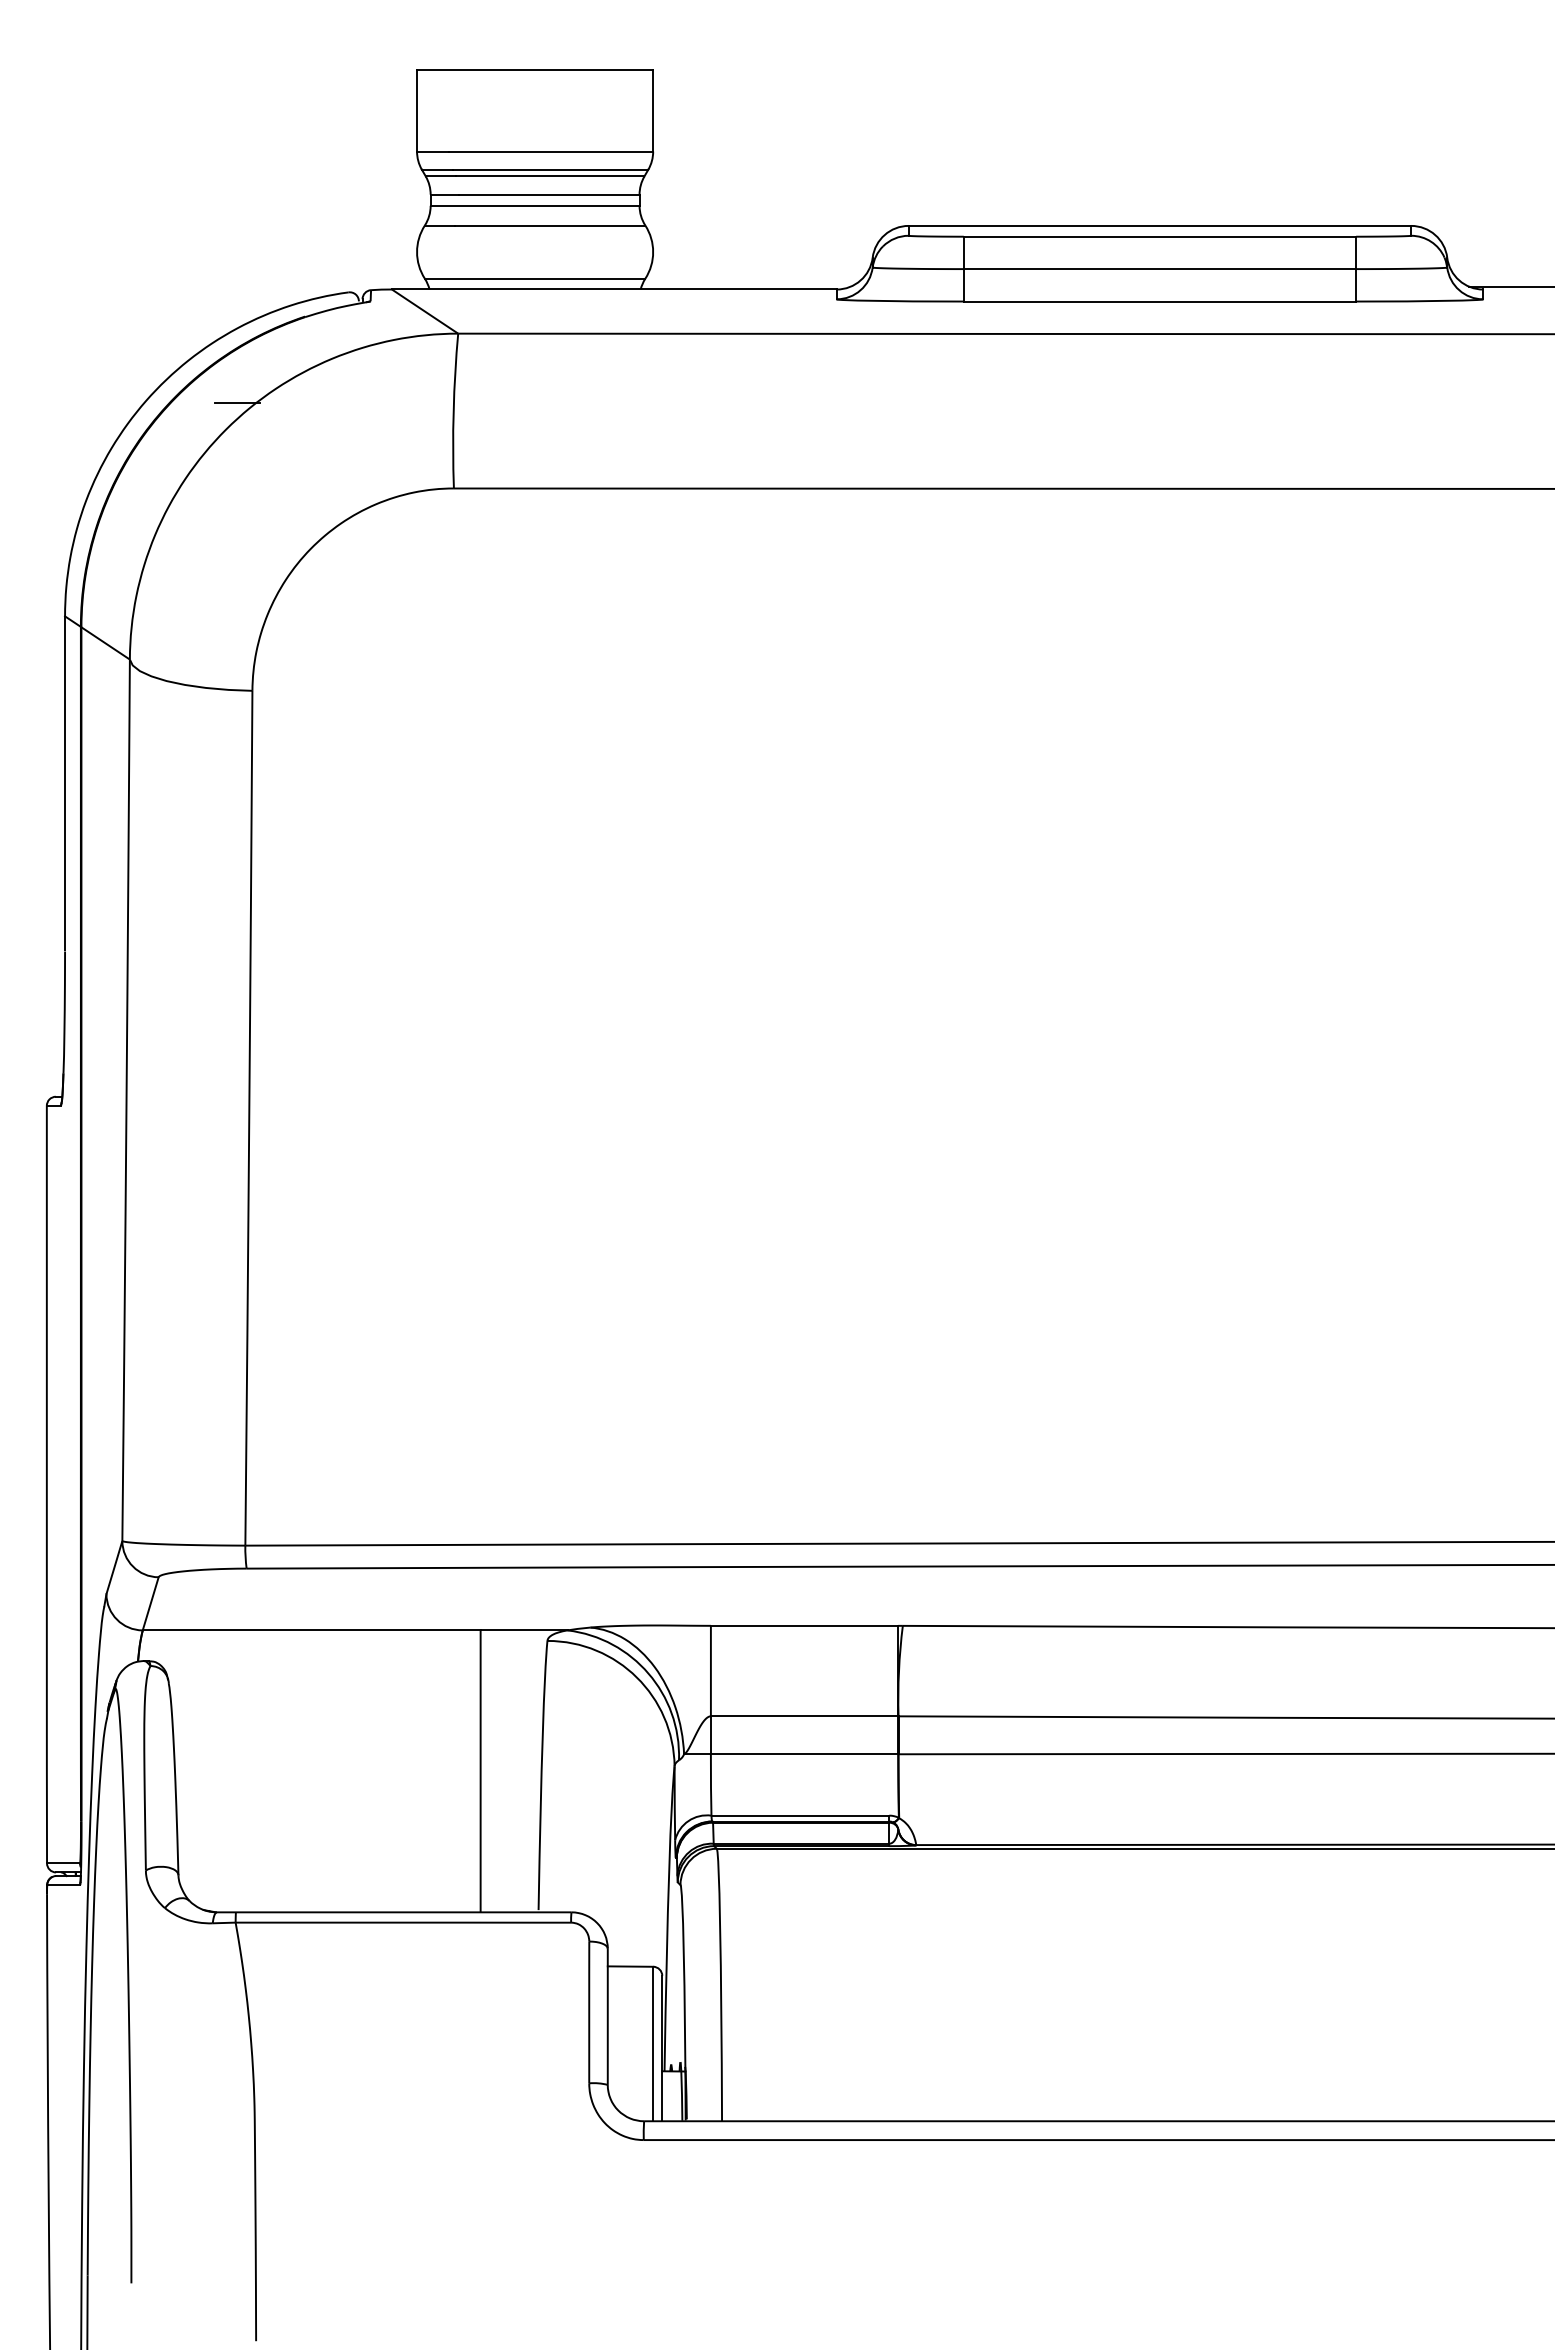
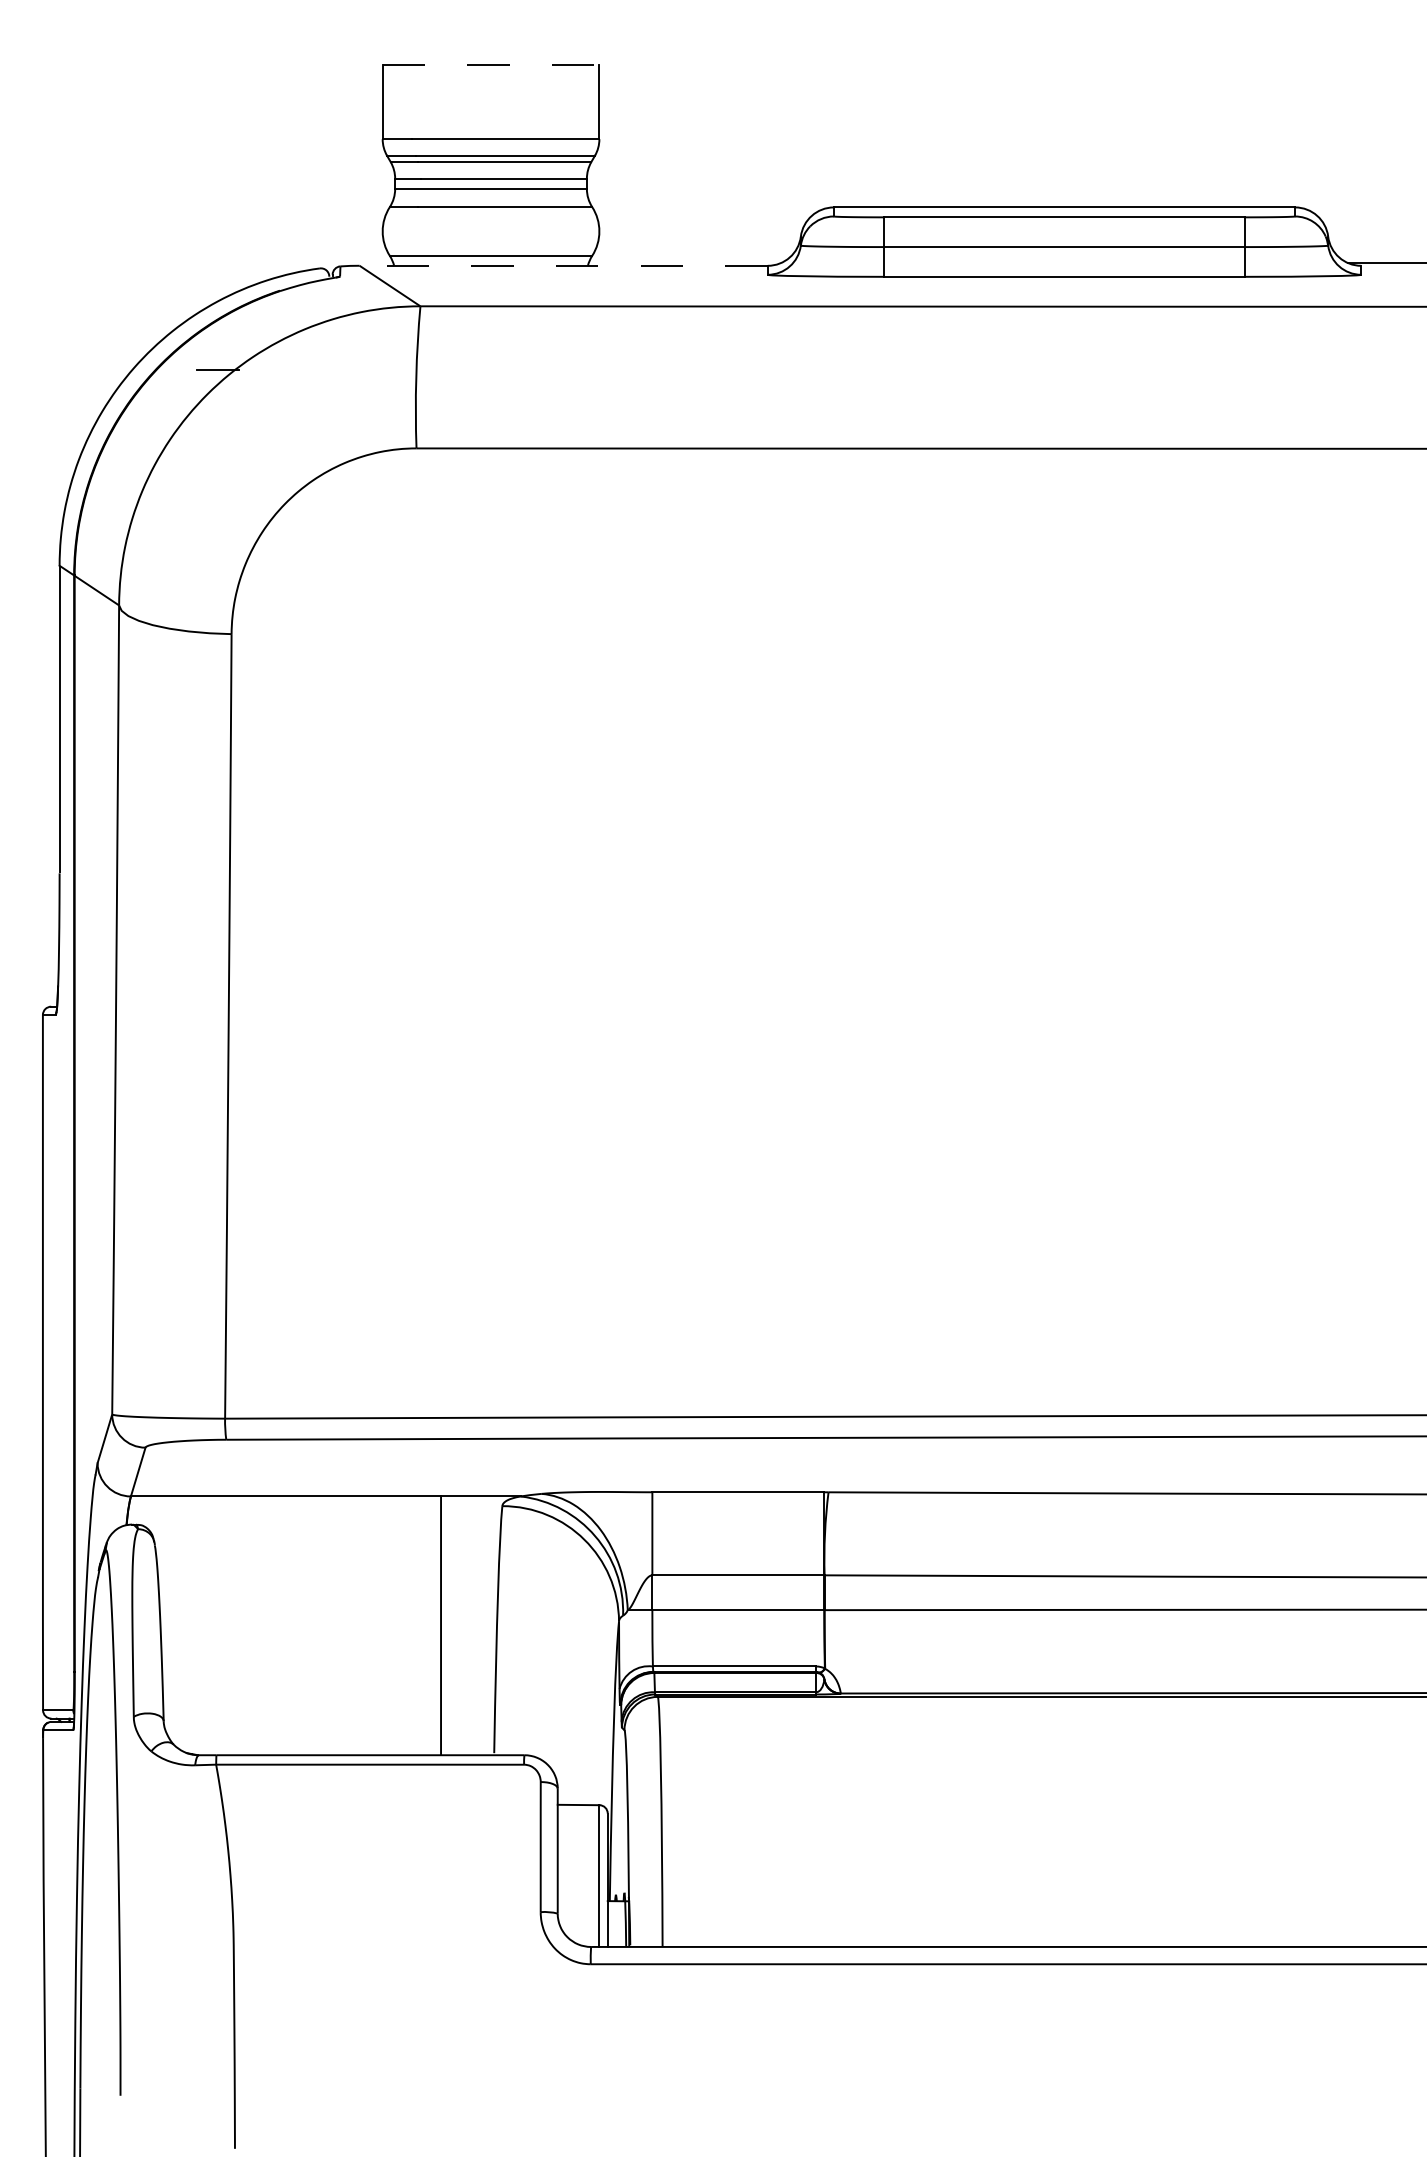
line: (535, 70) -> (491, 64), solid -> dashed
line: (613, 289) -> (562, 265), solid -> dashed

